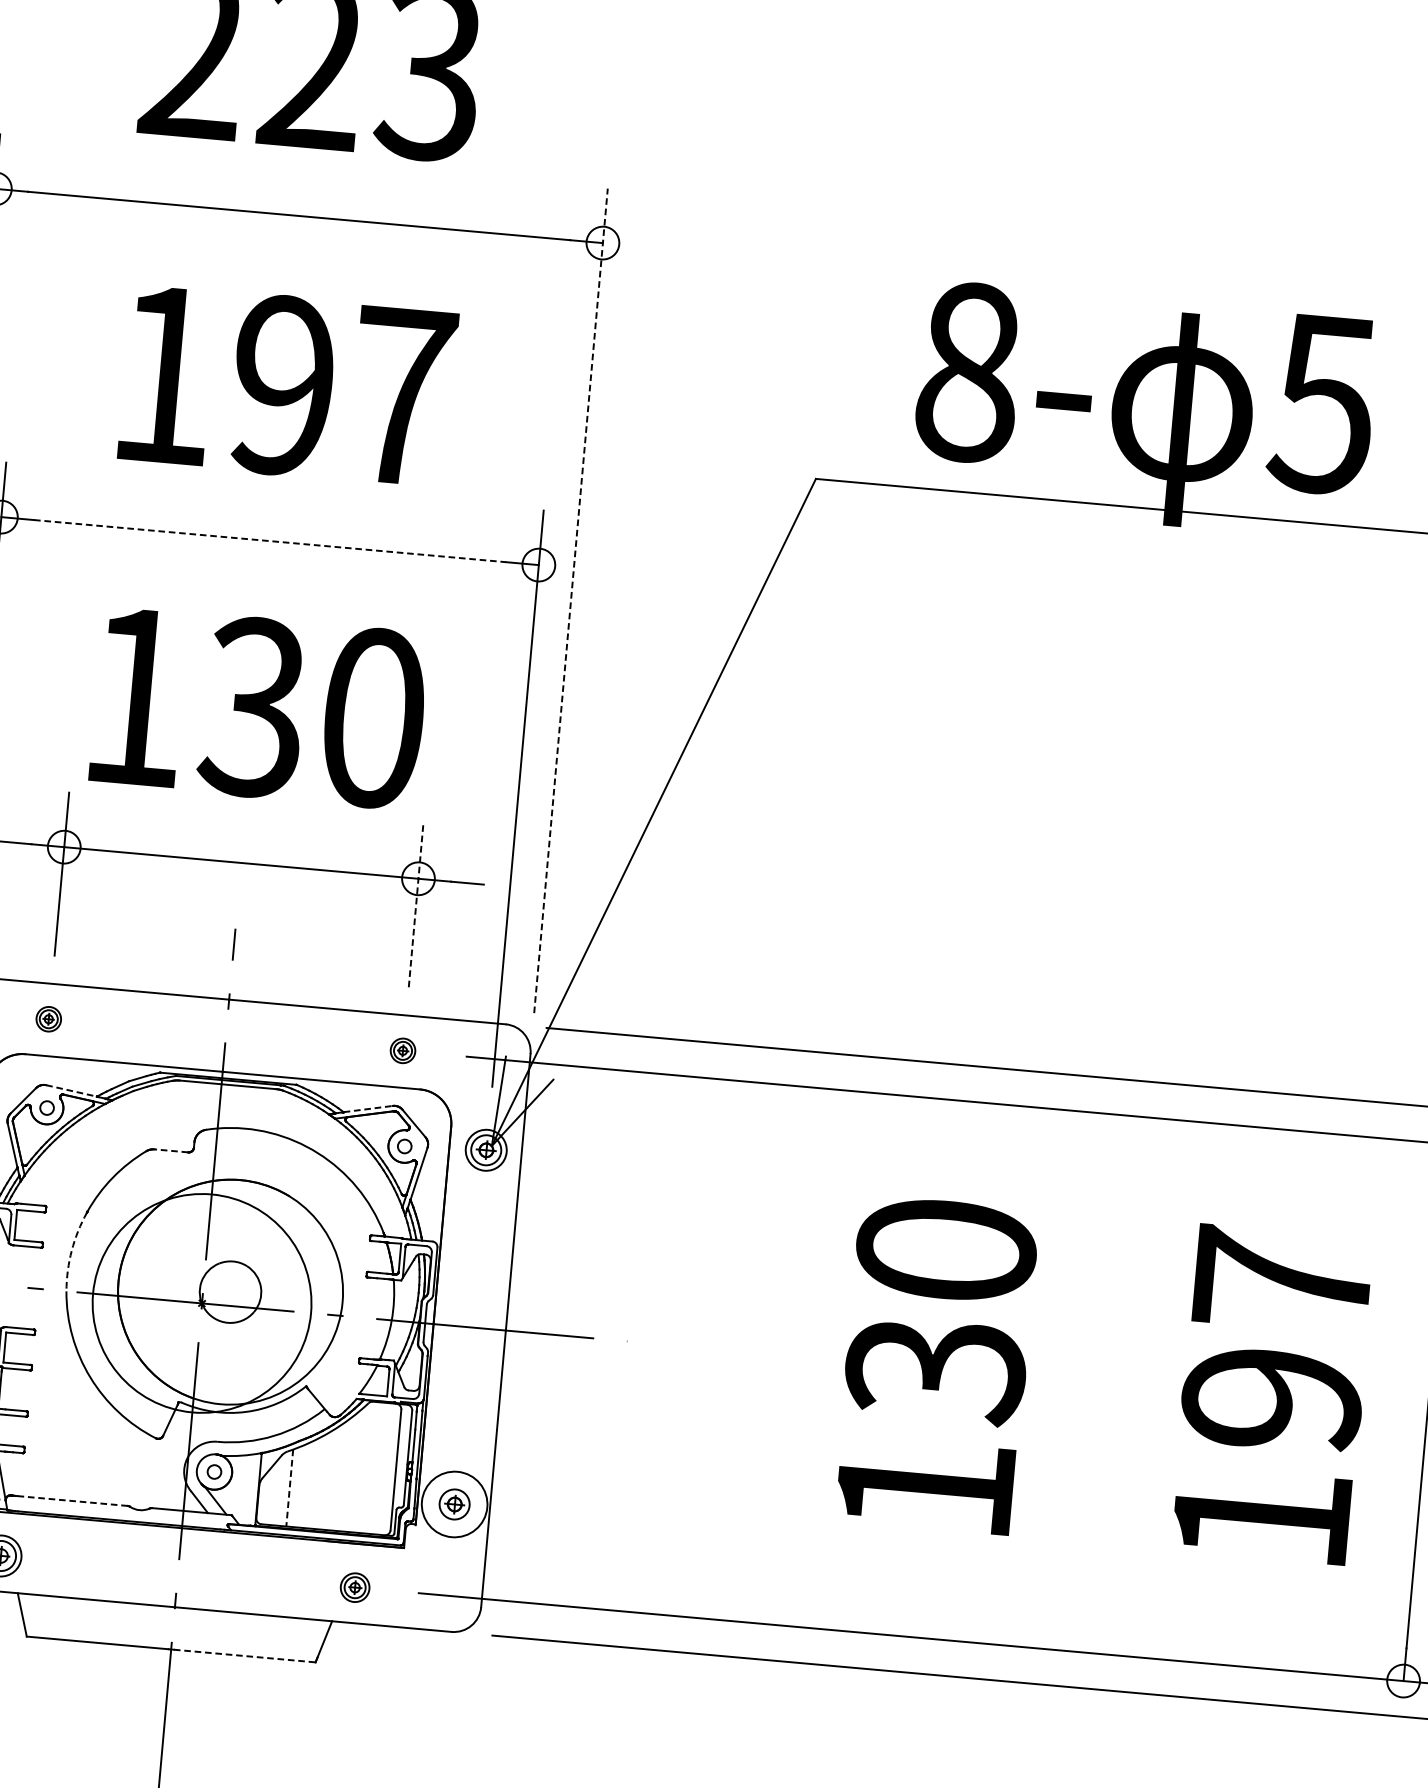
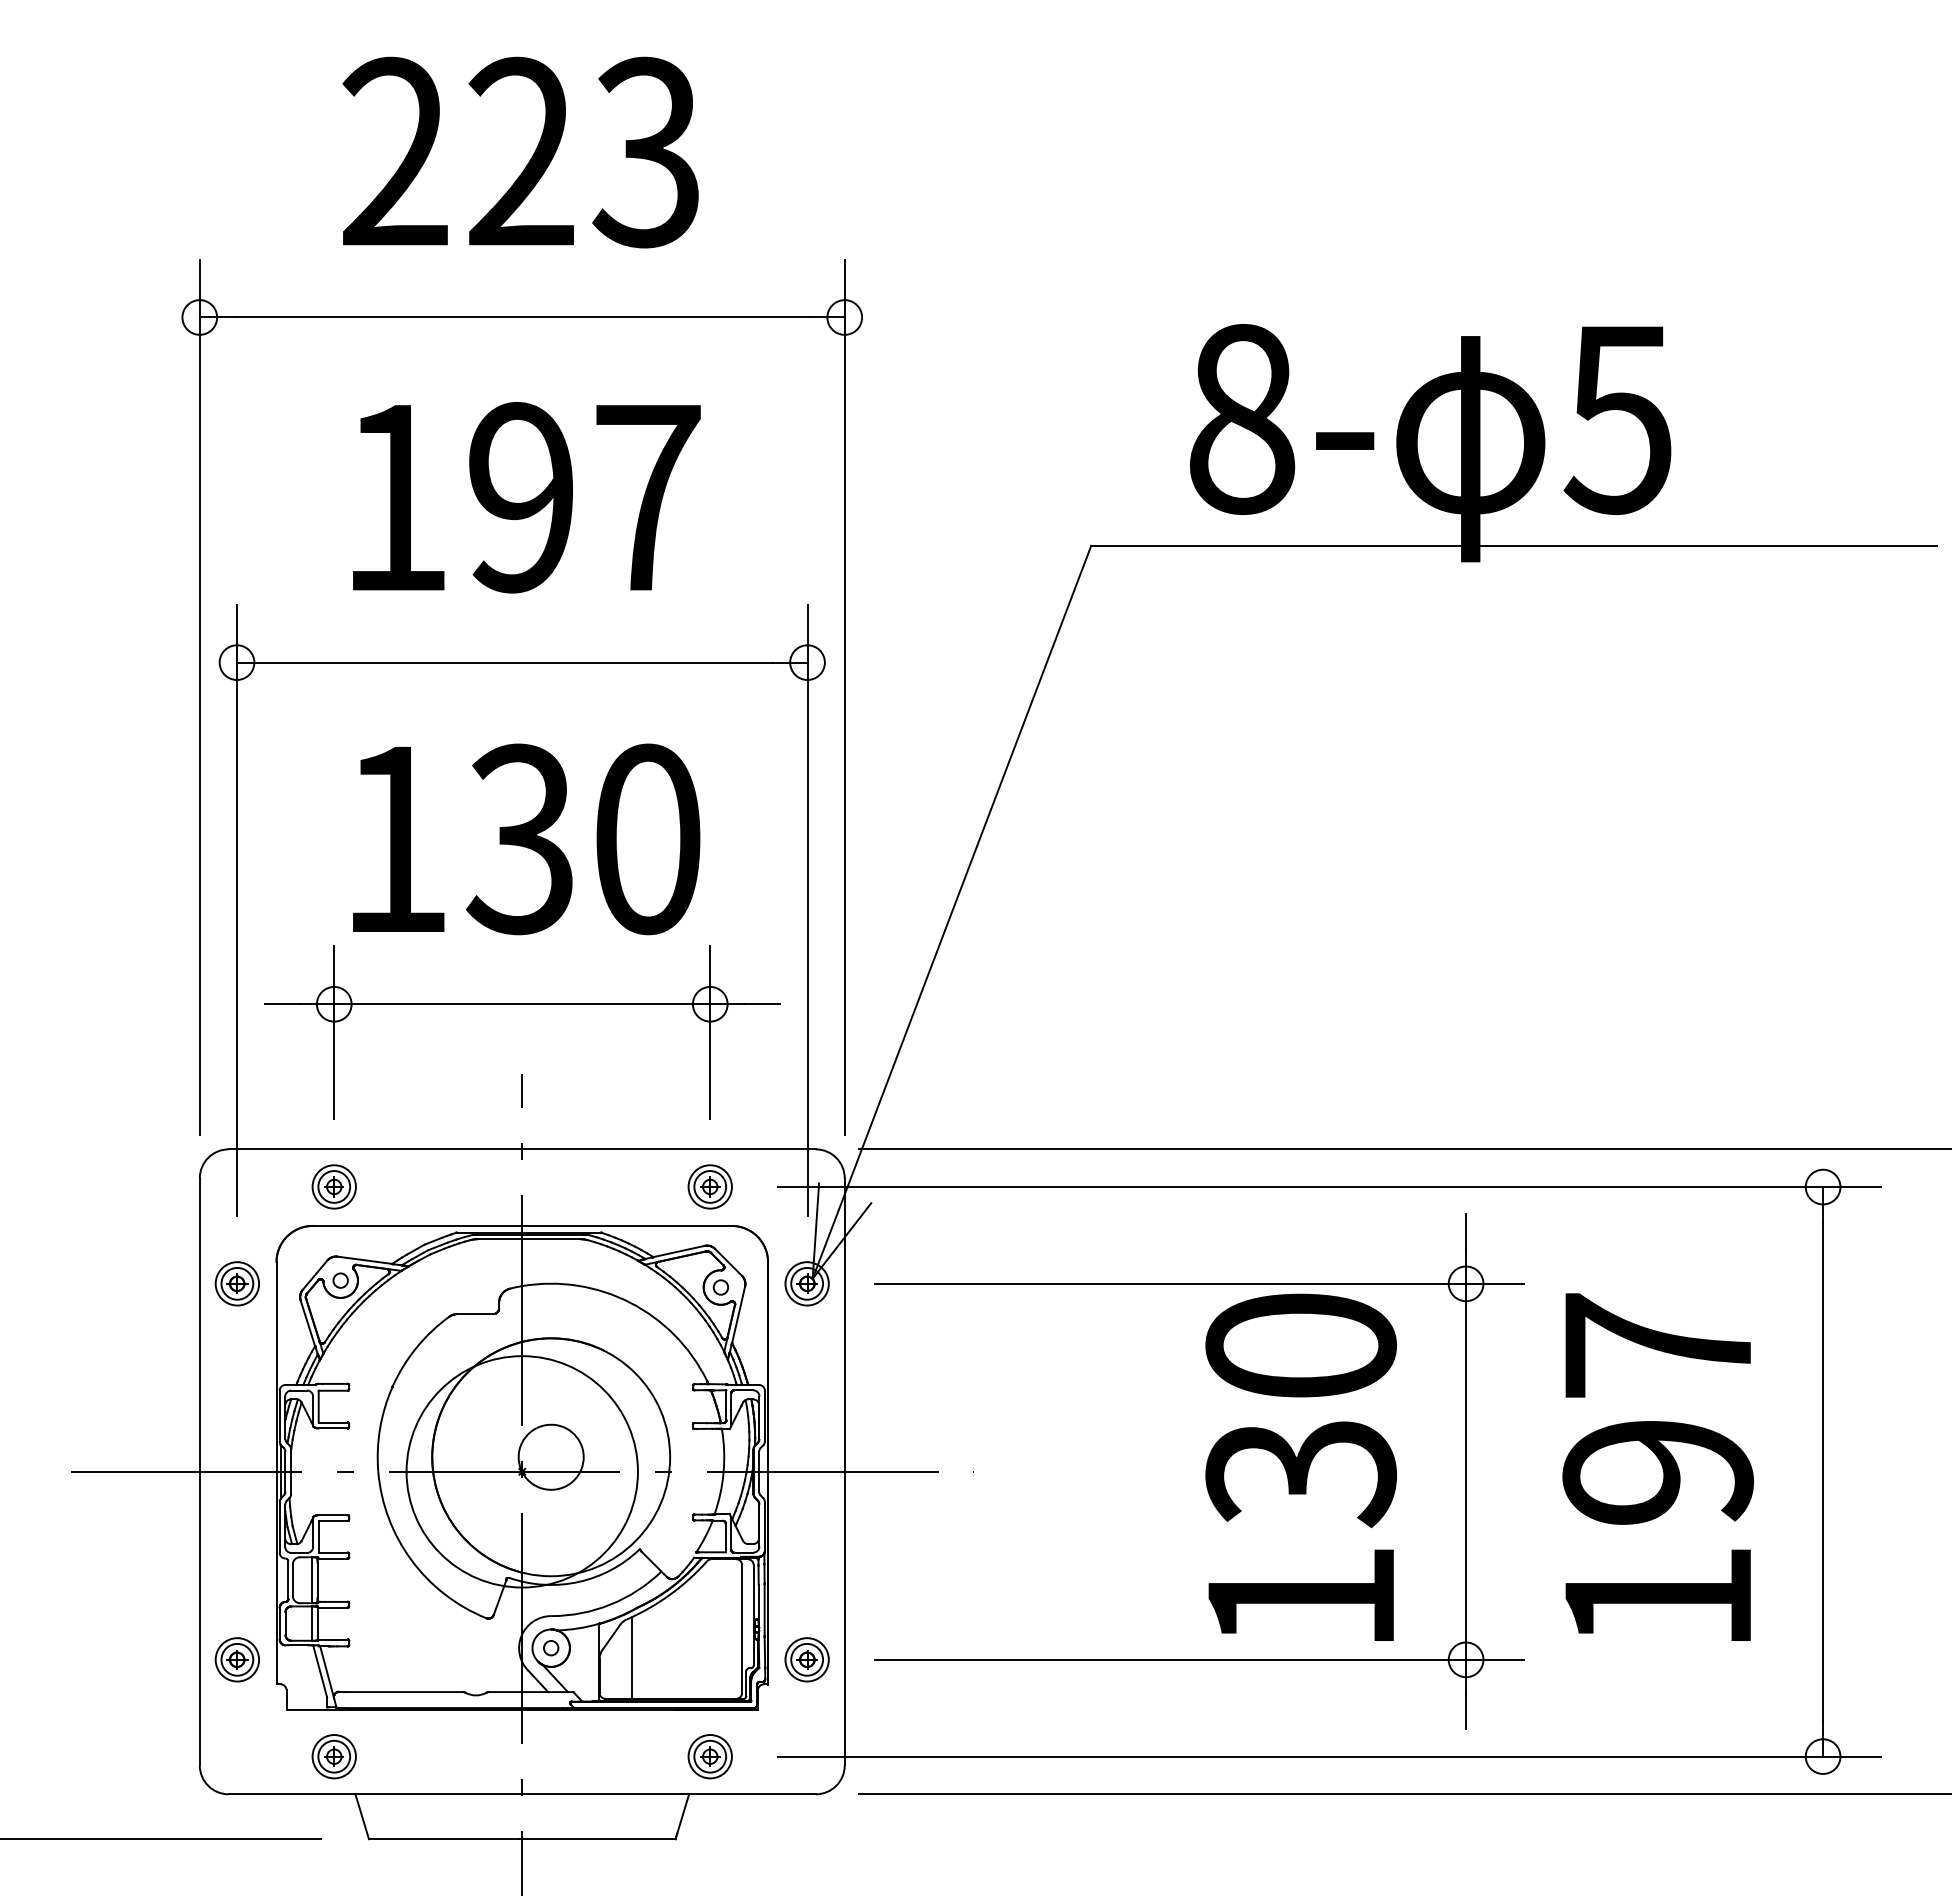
line: (270, 541) -> (522, 662), dashed -> solid
line: (570, 601) -> (844, 697), dashed -> solid
line: (416, 905) -> (710, 1032), dashed -> solid
part: (48, 1018) -> (333, 1186), size x1.67
part: (402, 1050) -> (709, 1186), size x1.67
line: (71, 1091) -> (364, 1260), dashed -> solid
line: (368, 1109) -> (679, 1251), dashed -> solid
line: (171, 1151) -> (475, 1314), dashed -> solid
part: (855, 1183) -> (1199, 1284), added
arc: (72, 1250) -> (380, 1428), dashed -> solid
line: (289, 1488) -> (631, 1658), dashed -> solid
line: (73, 1501) -> (405, 1692), dashed -> solid
circle: (454, 1504) -> (806, 1659), size x0.62
part: (354, 1587) -> (709, 1756), size x1.43
line: (244, 1656) -> (600, 1839), dashed -> solid

